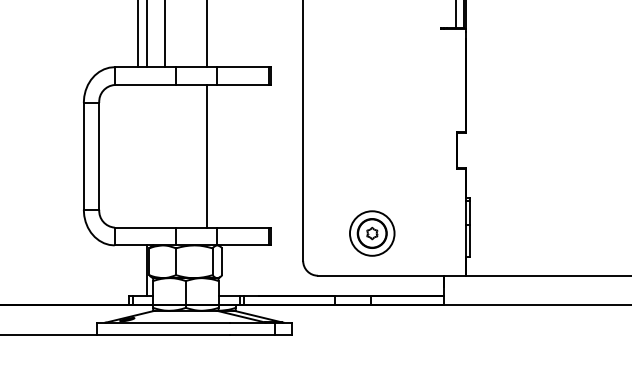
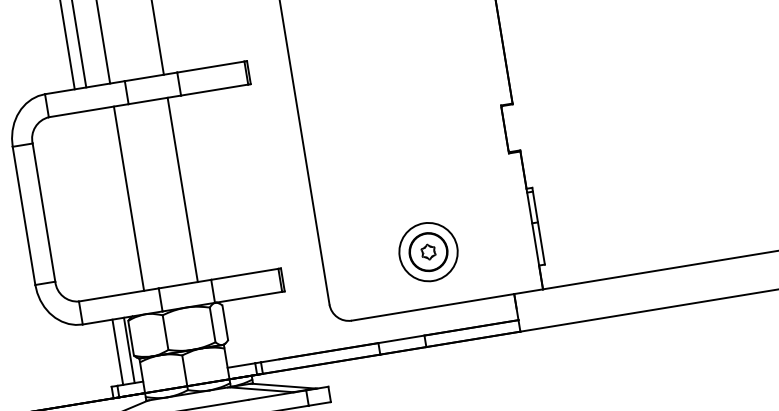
line: (165, 156) -> (129, 198), added
part: (372, 233) -> (428, 252), moved
line: (137, 270) -> (117, 352), added

